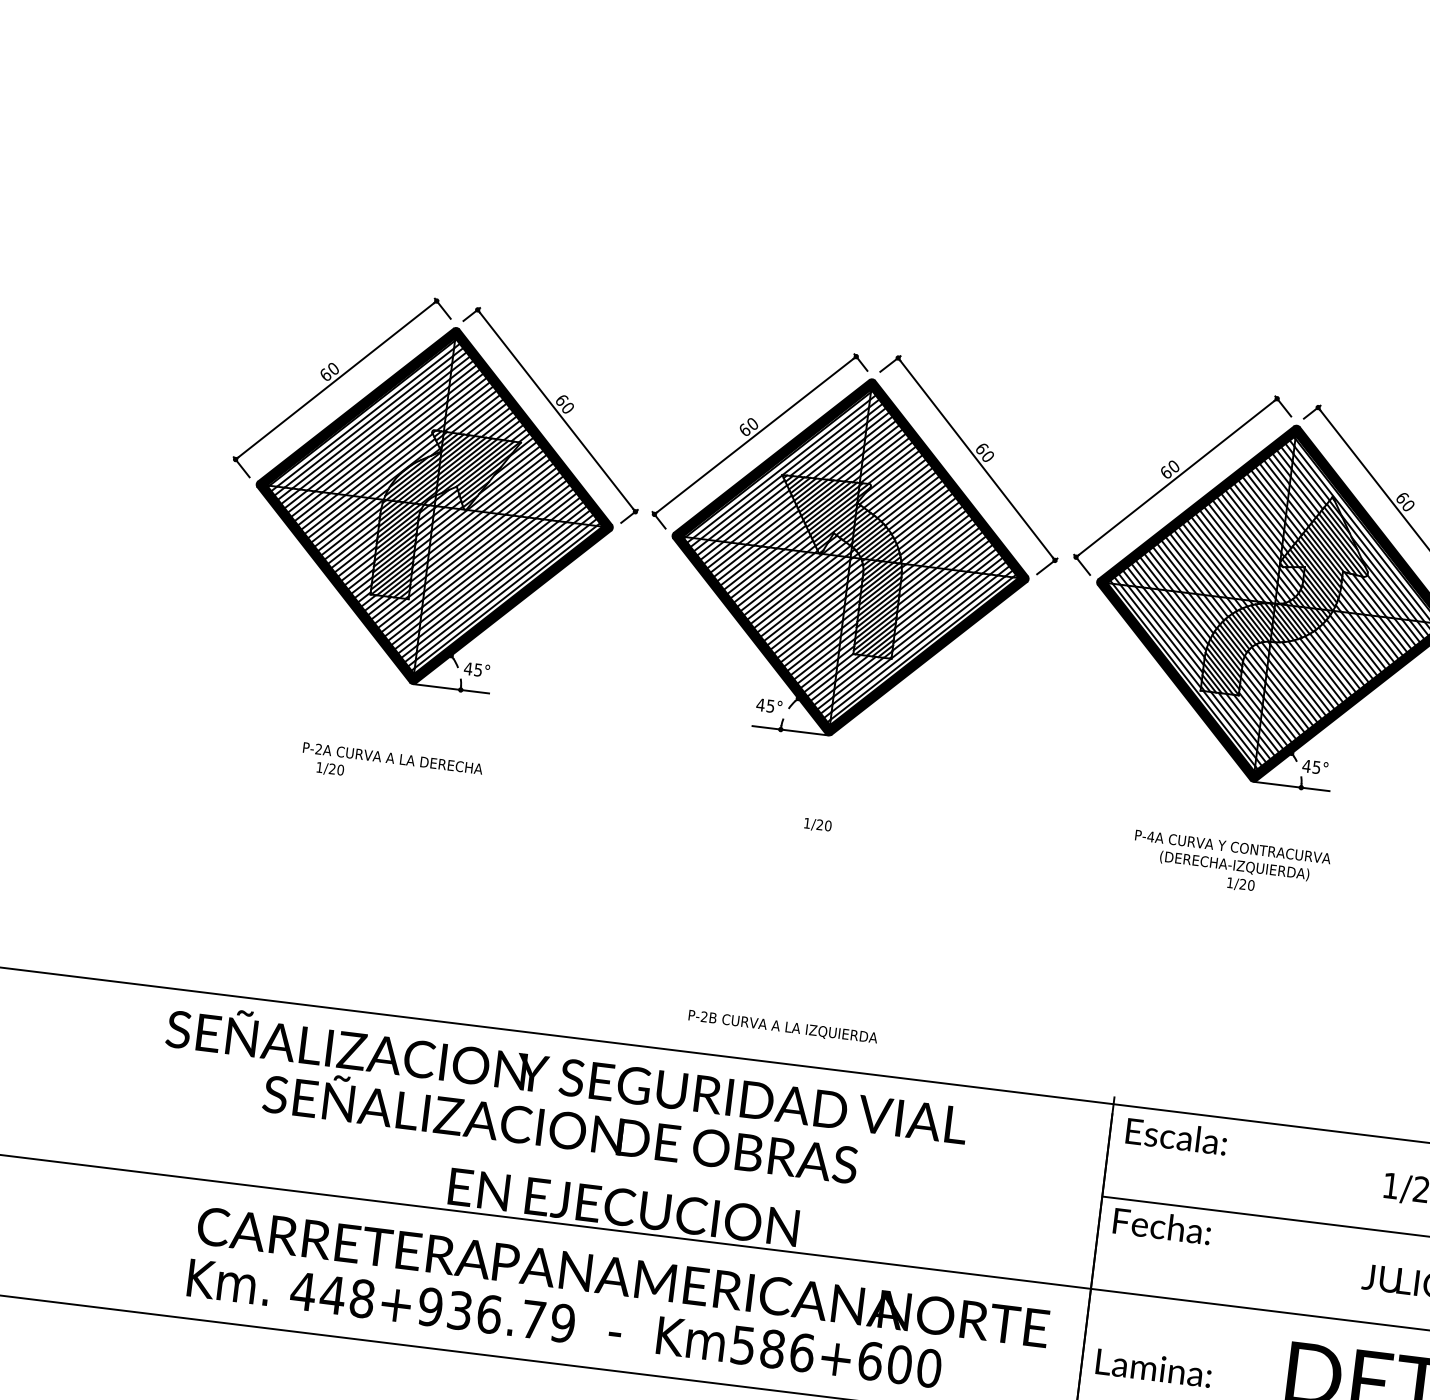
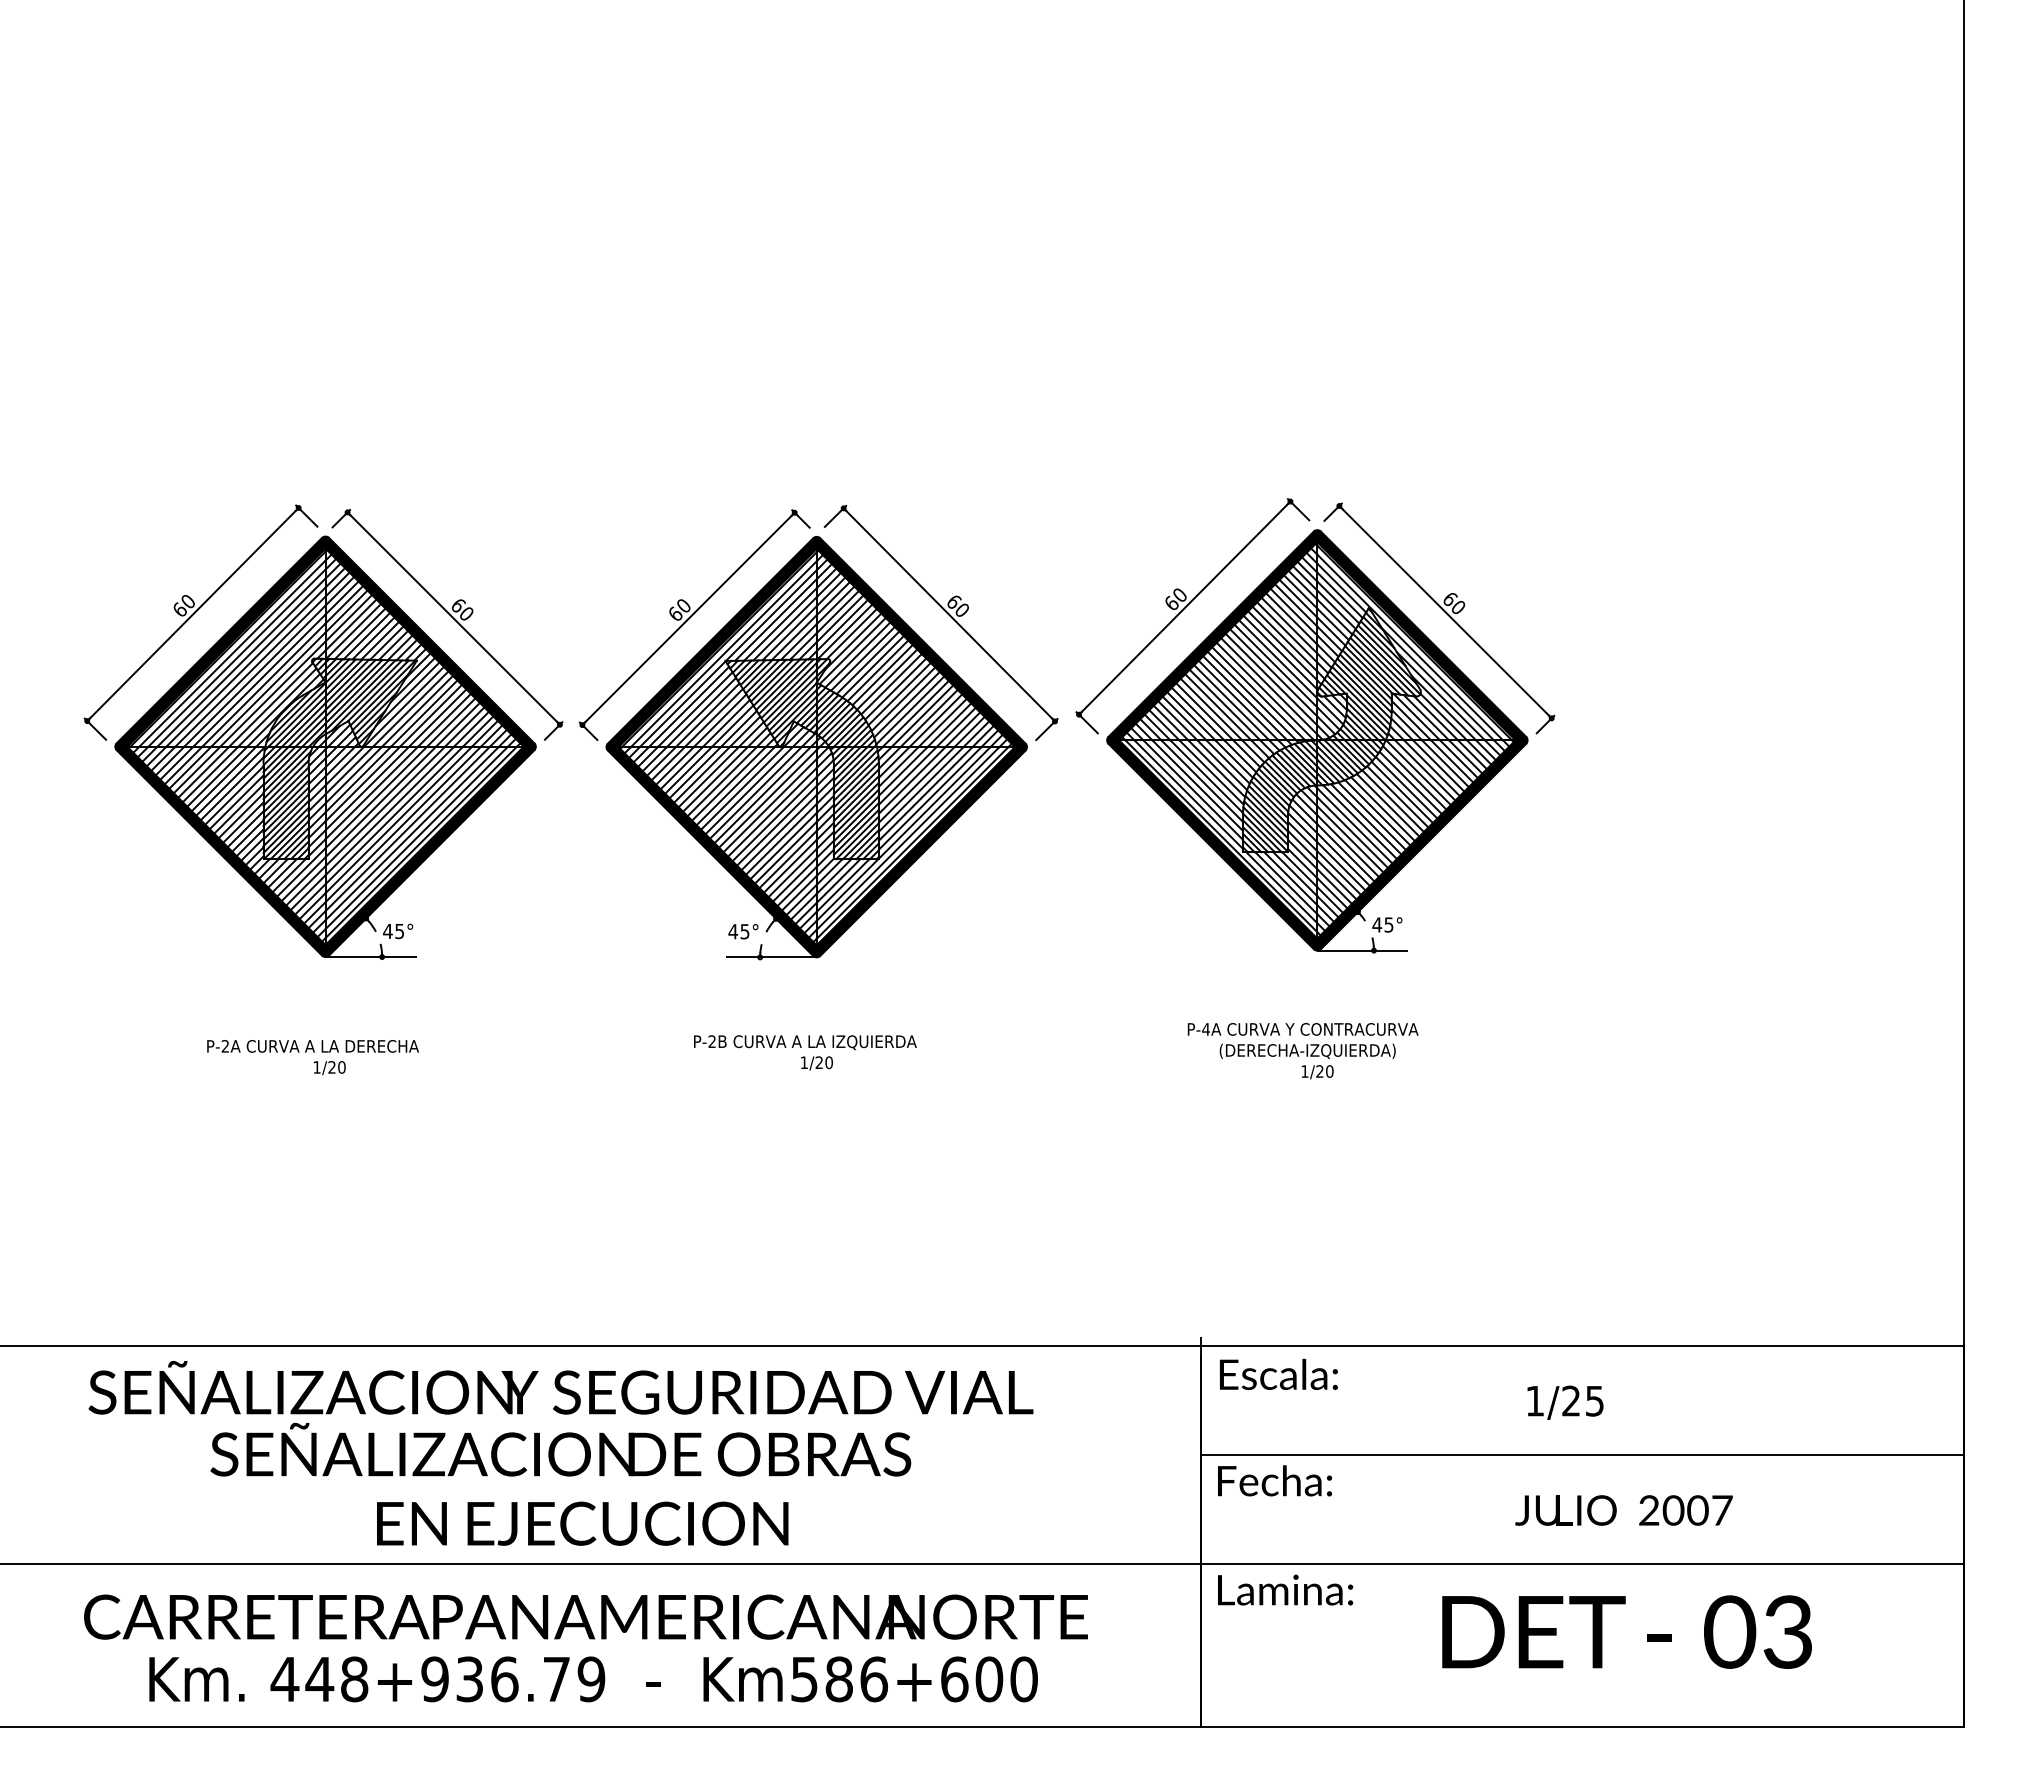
text: (330, 769) -> (329, 1068), moved
text: (783, 1027) -> (805, 1042), moved
text: (623, 1207) -> (582, 1523), moved
text: (622, 1276) -> (585, 1616), moved
text: (1154, 1367) -> (1285, 1589), moved

